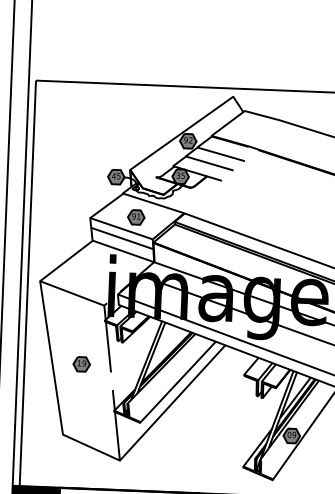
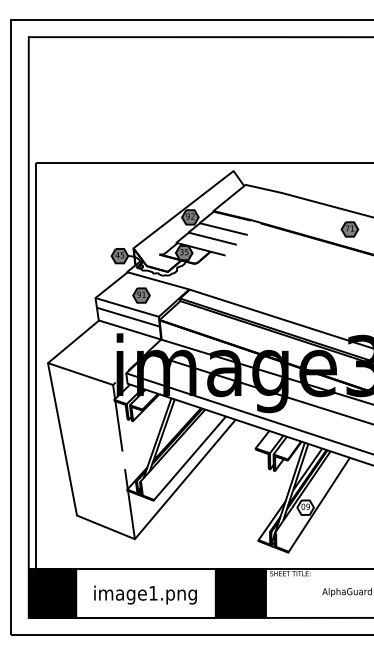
part: (81, 364) -> (92, 444), removed
fill: (291, 435) -> (305, 507), removed

